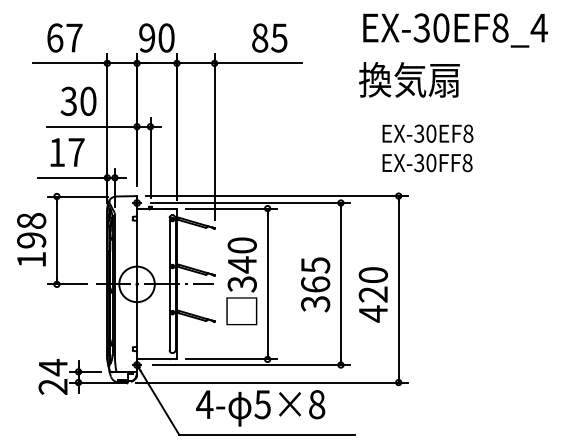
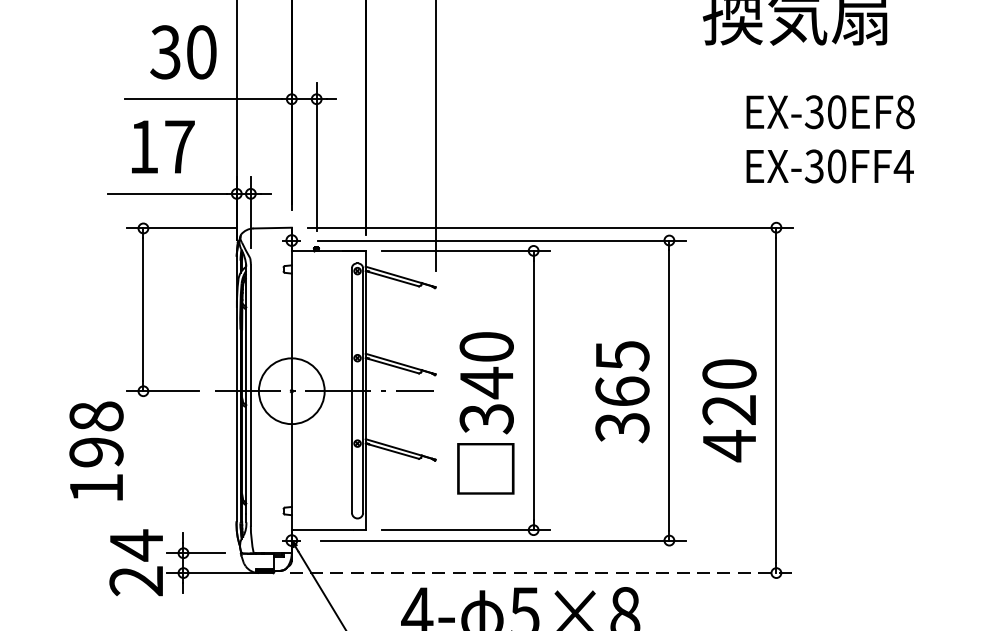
text: (467, 163) -> (903, 167), EX-30FF8 -> EX-30FF4
text: (31, 239) -> (96, 450), moved
text: (241, 281) -> (485, 413), moved
line: (271, 382) -> (540, 572), solid -> dashed

